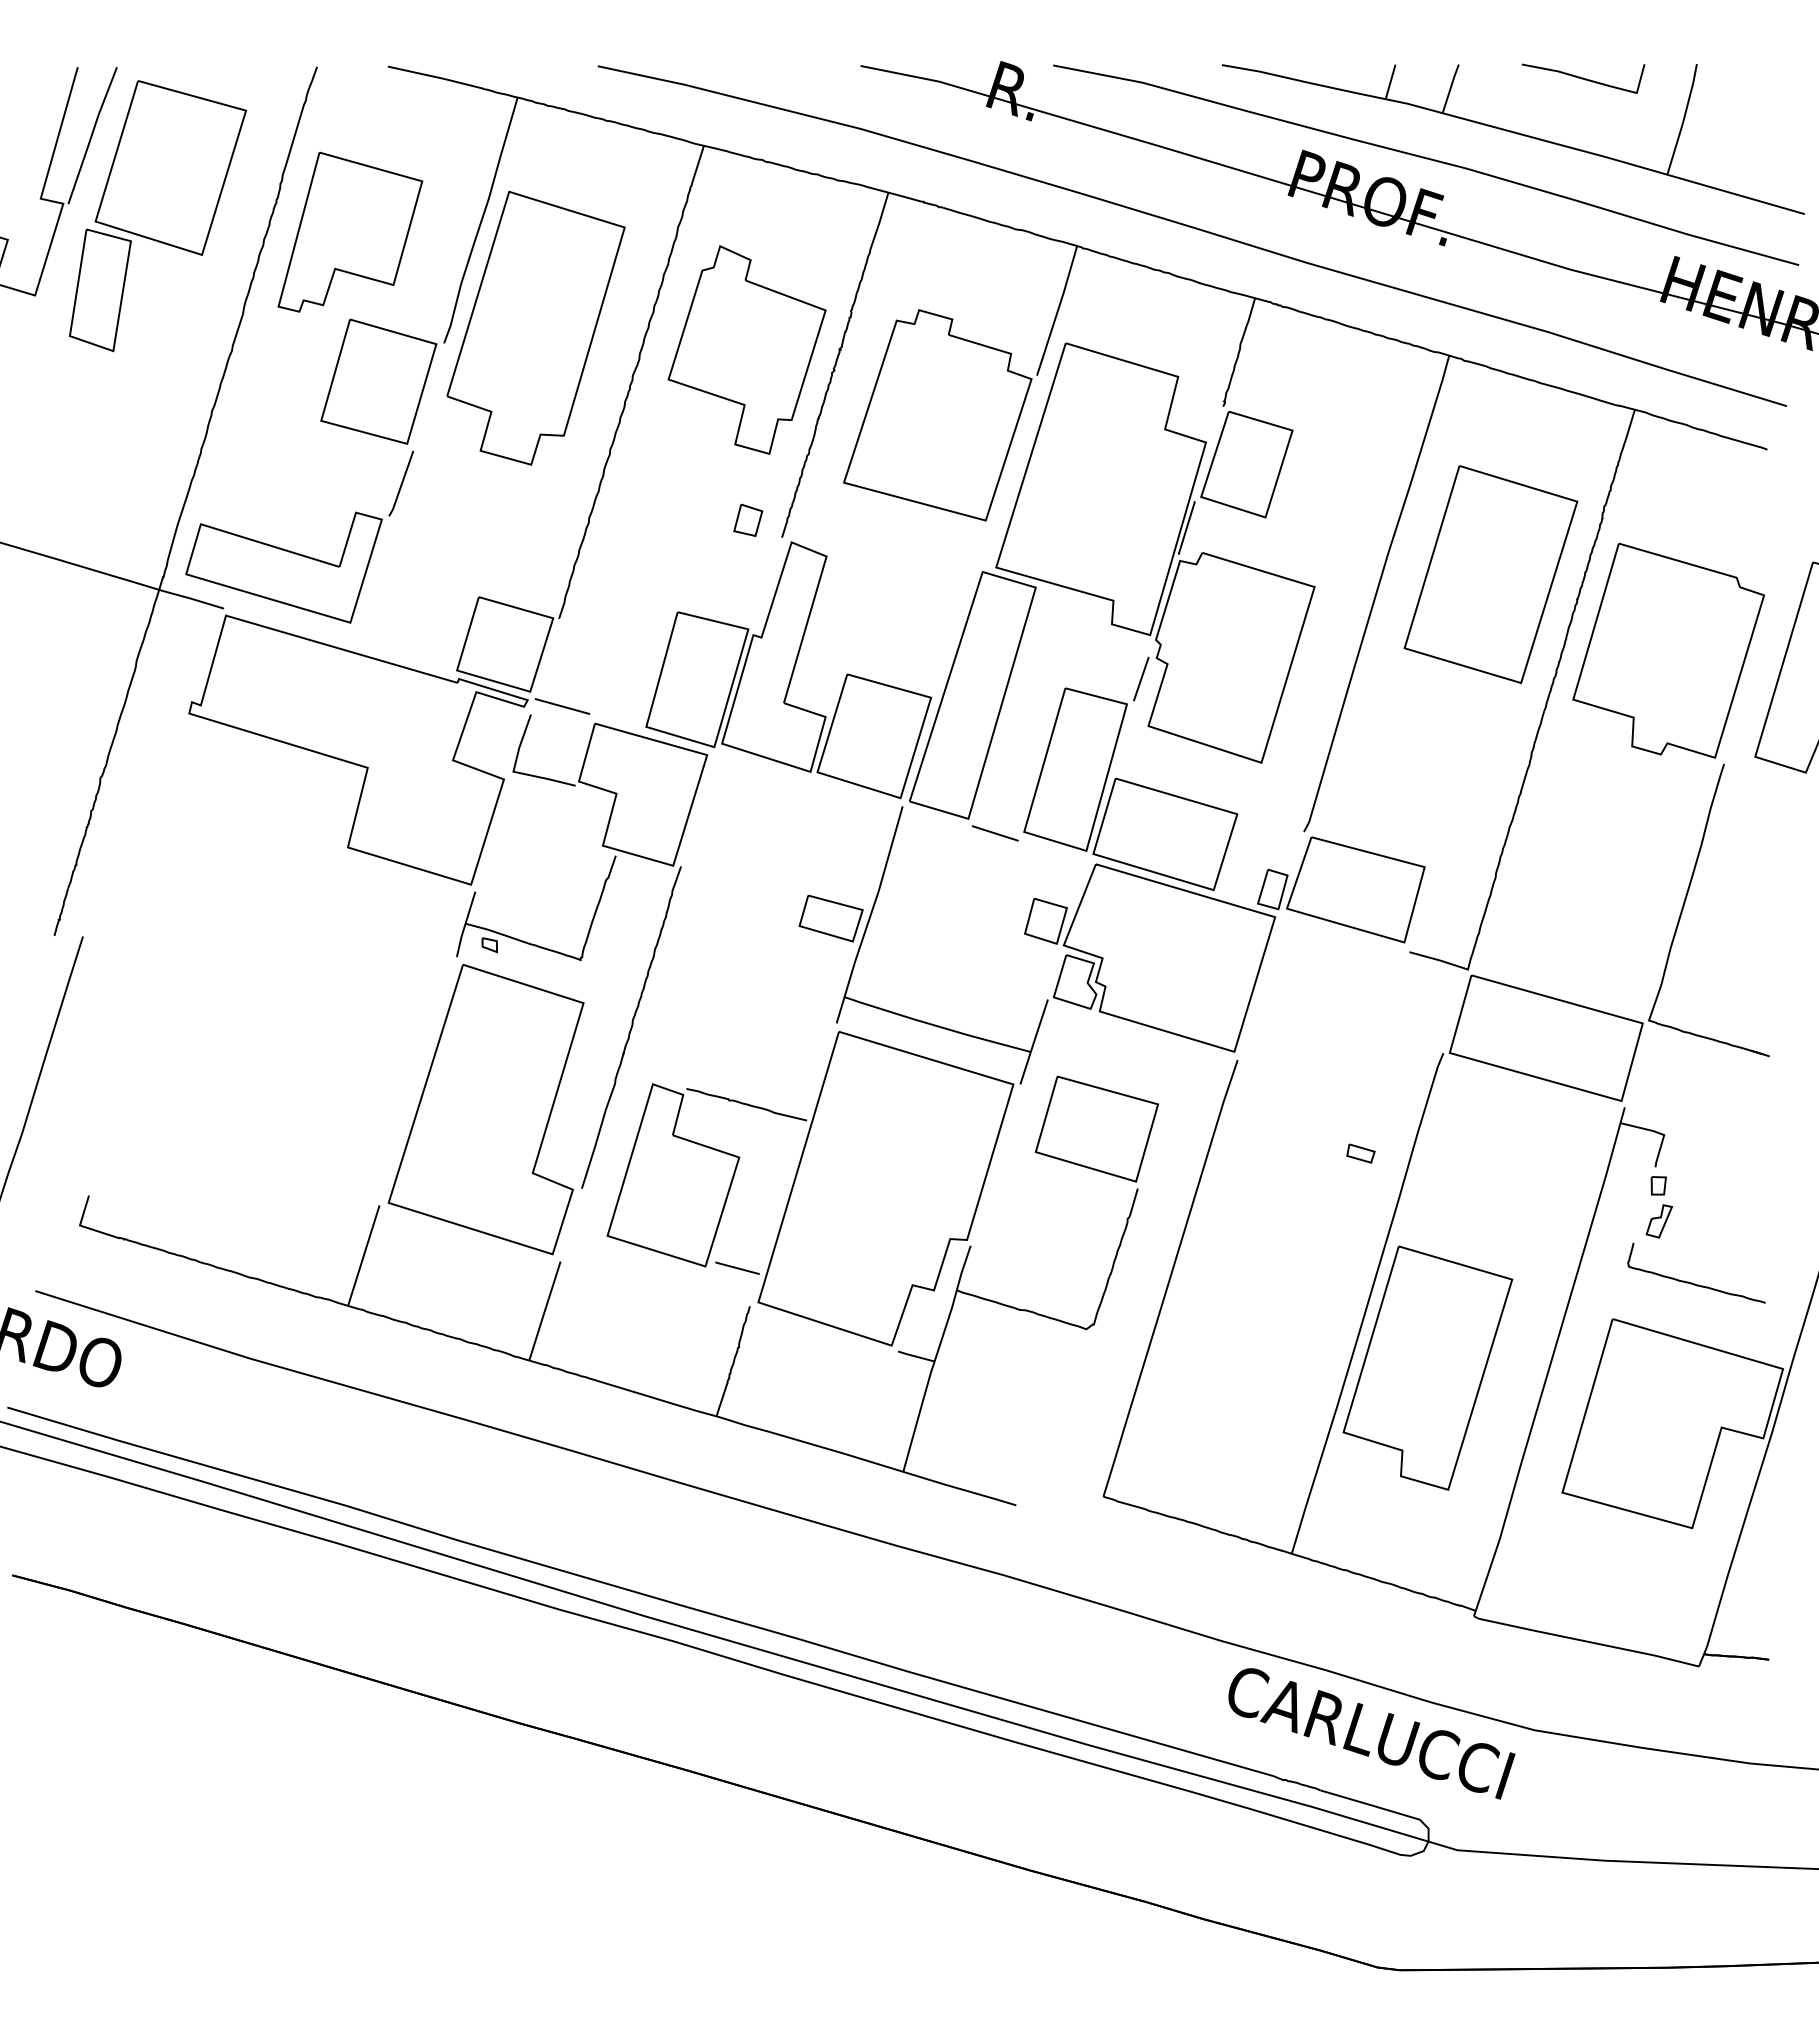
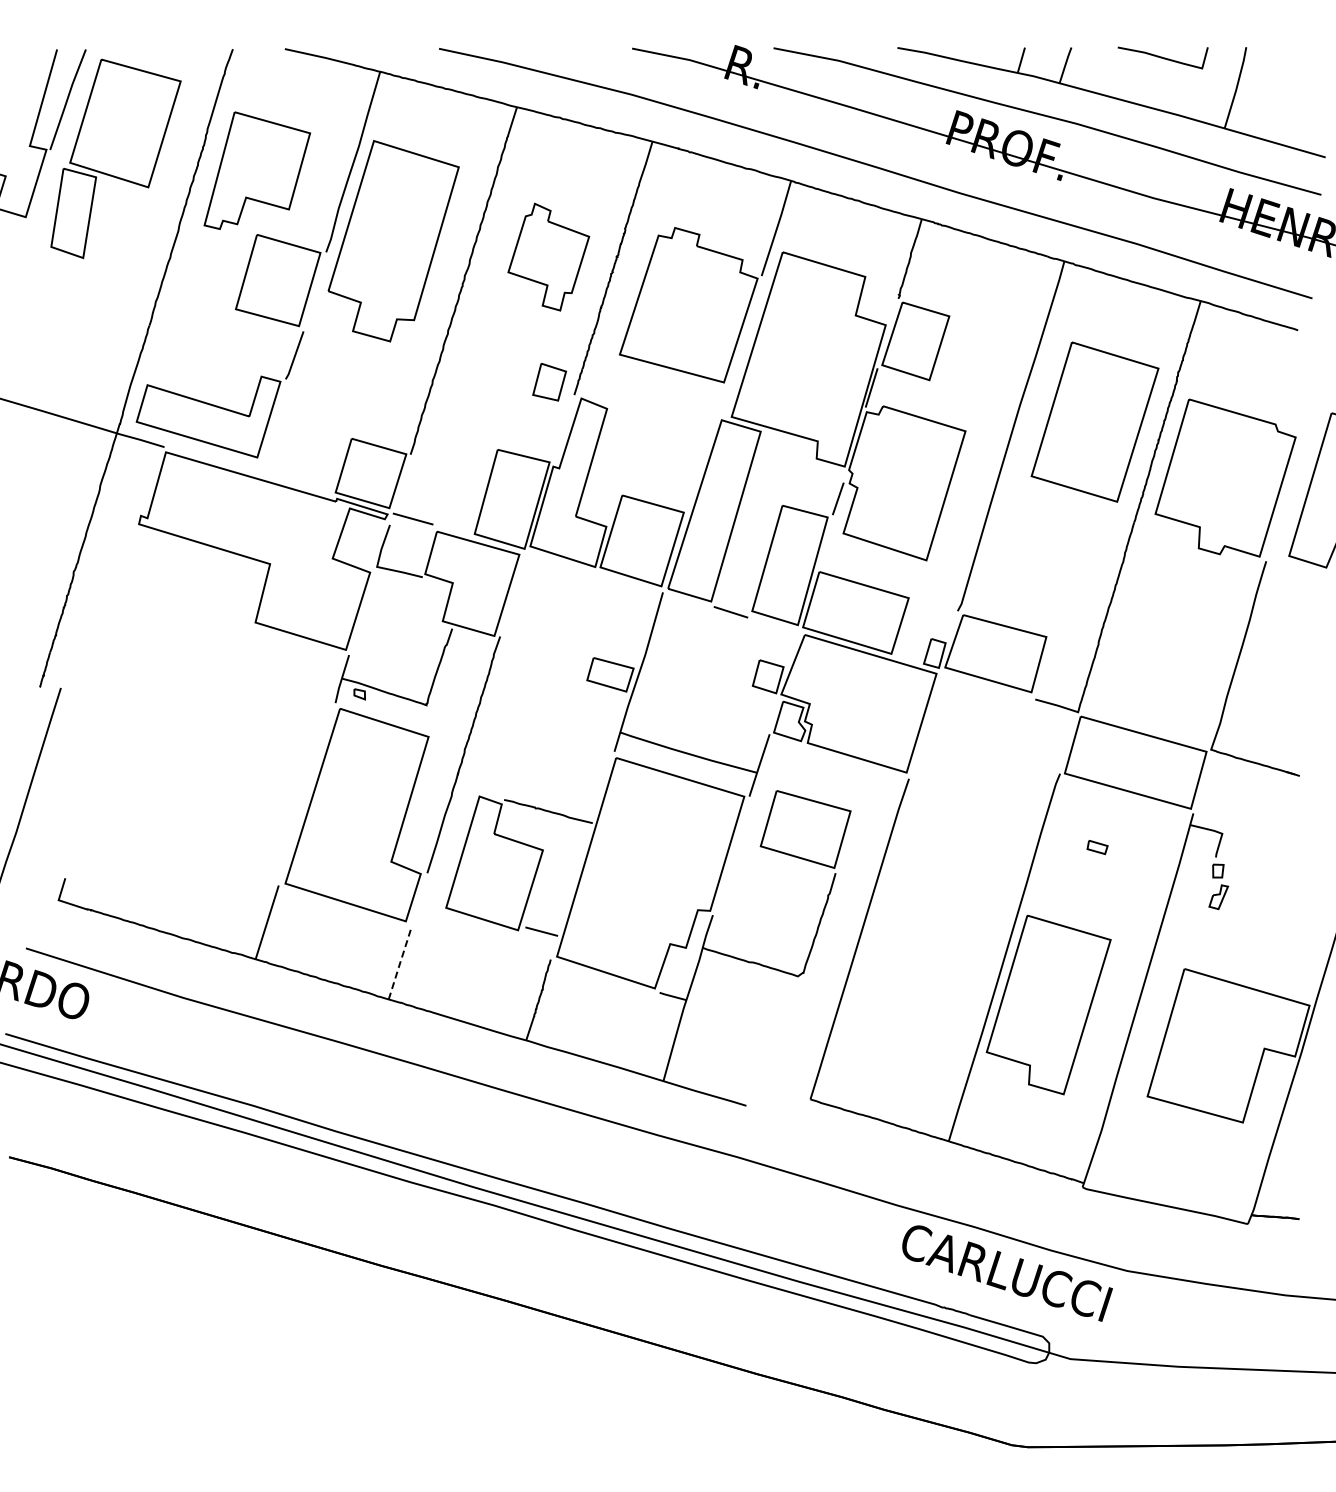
part: (746, 349) -> (548, 256), size x0.7
part: (748, 520) -> (549, 382), size x1.6
part: (1360, 1153) -> (1097, 847), moved
curve: (1694, 1283) -> (1244, 942), removed
line: (545, 1311) -> (400, 963), solid -> dashed

